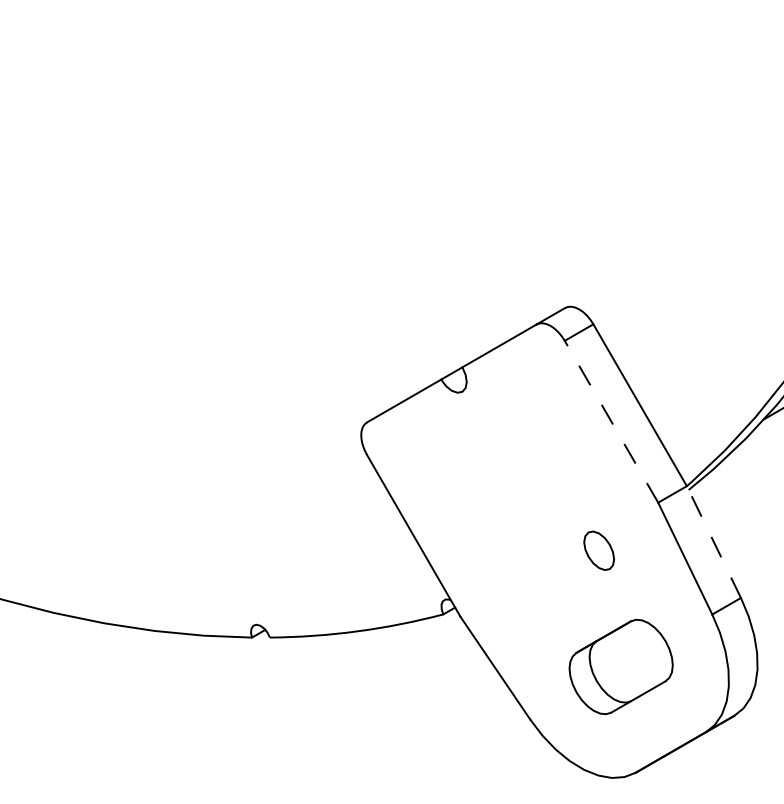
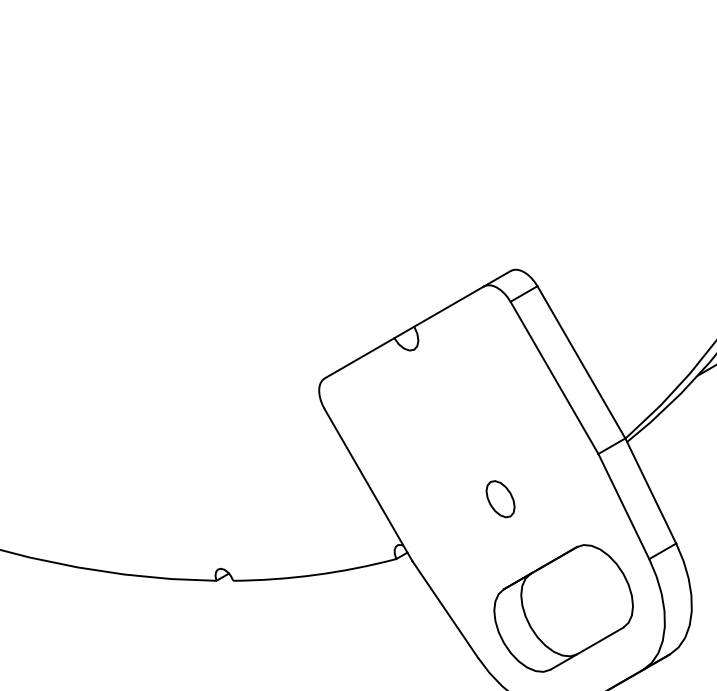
line: (611, 421) -> (554, 377), dashed -> solid
line: (713, 541) -> (650, 490), dashed -> solid
part: (598, 550) -> (499, 498), moved
part: (620, 666) -> (562, 608), size x1.43

